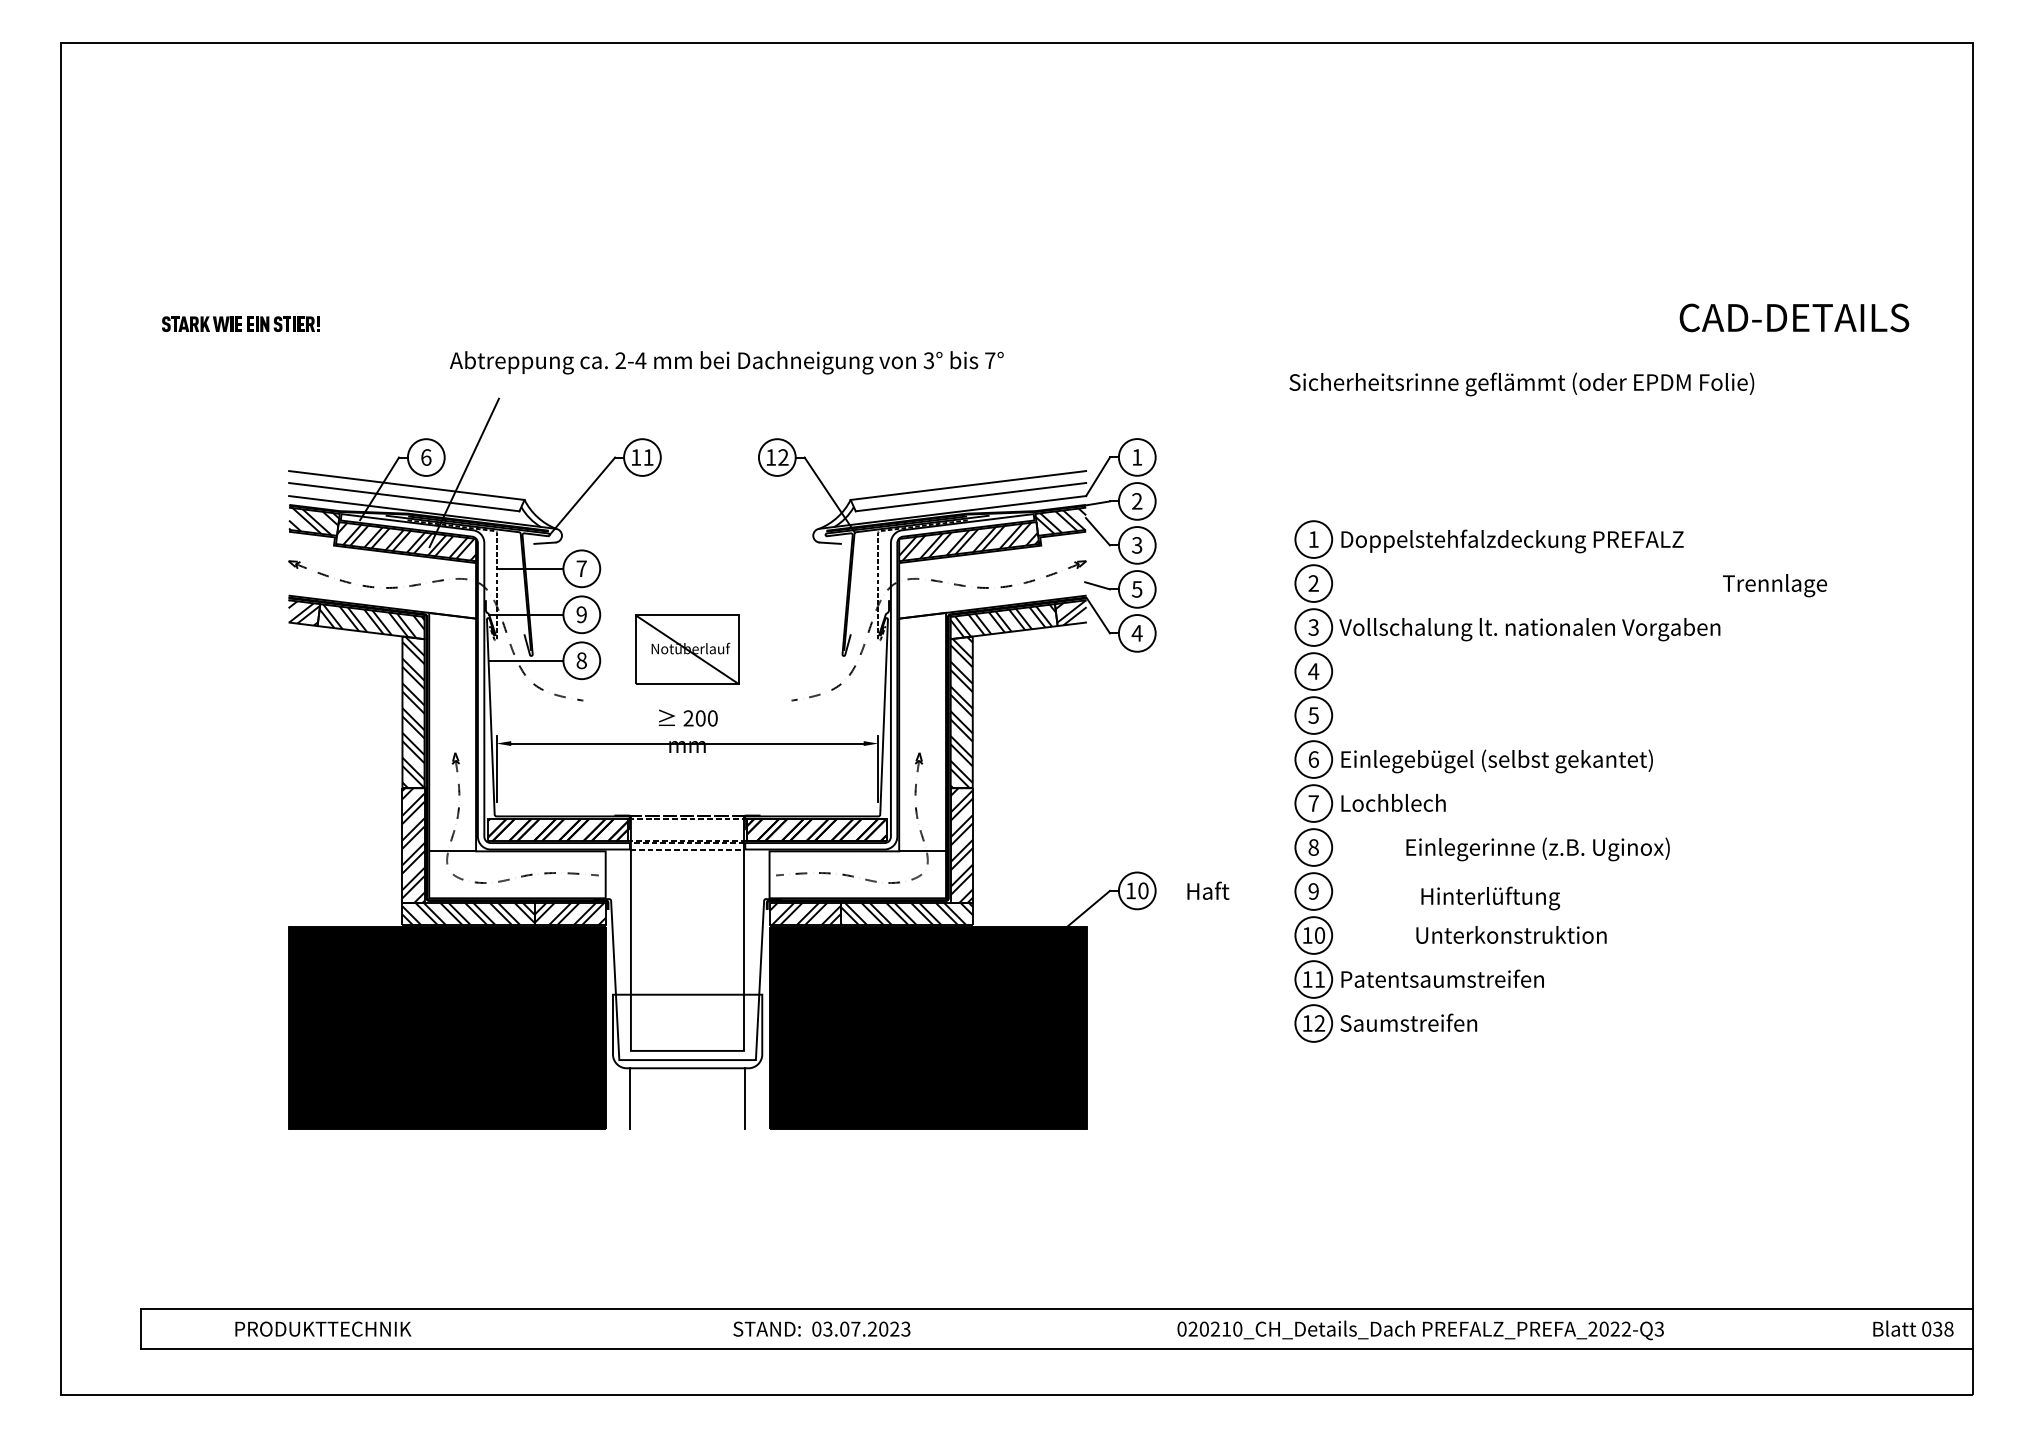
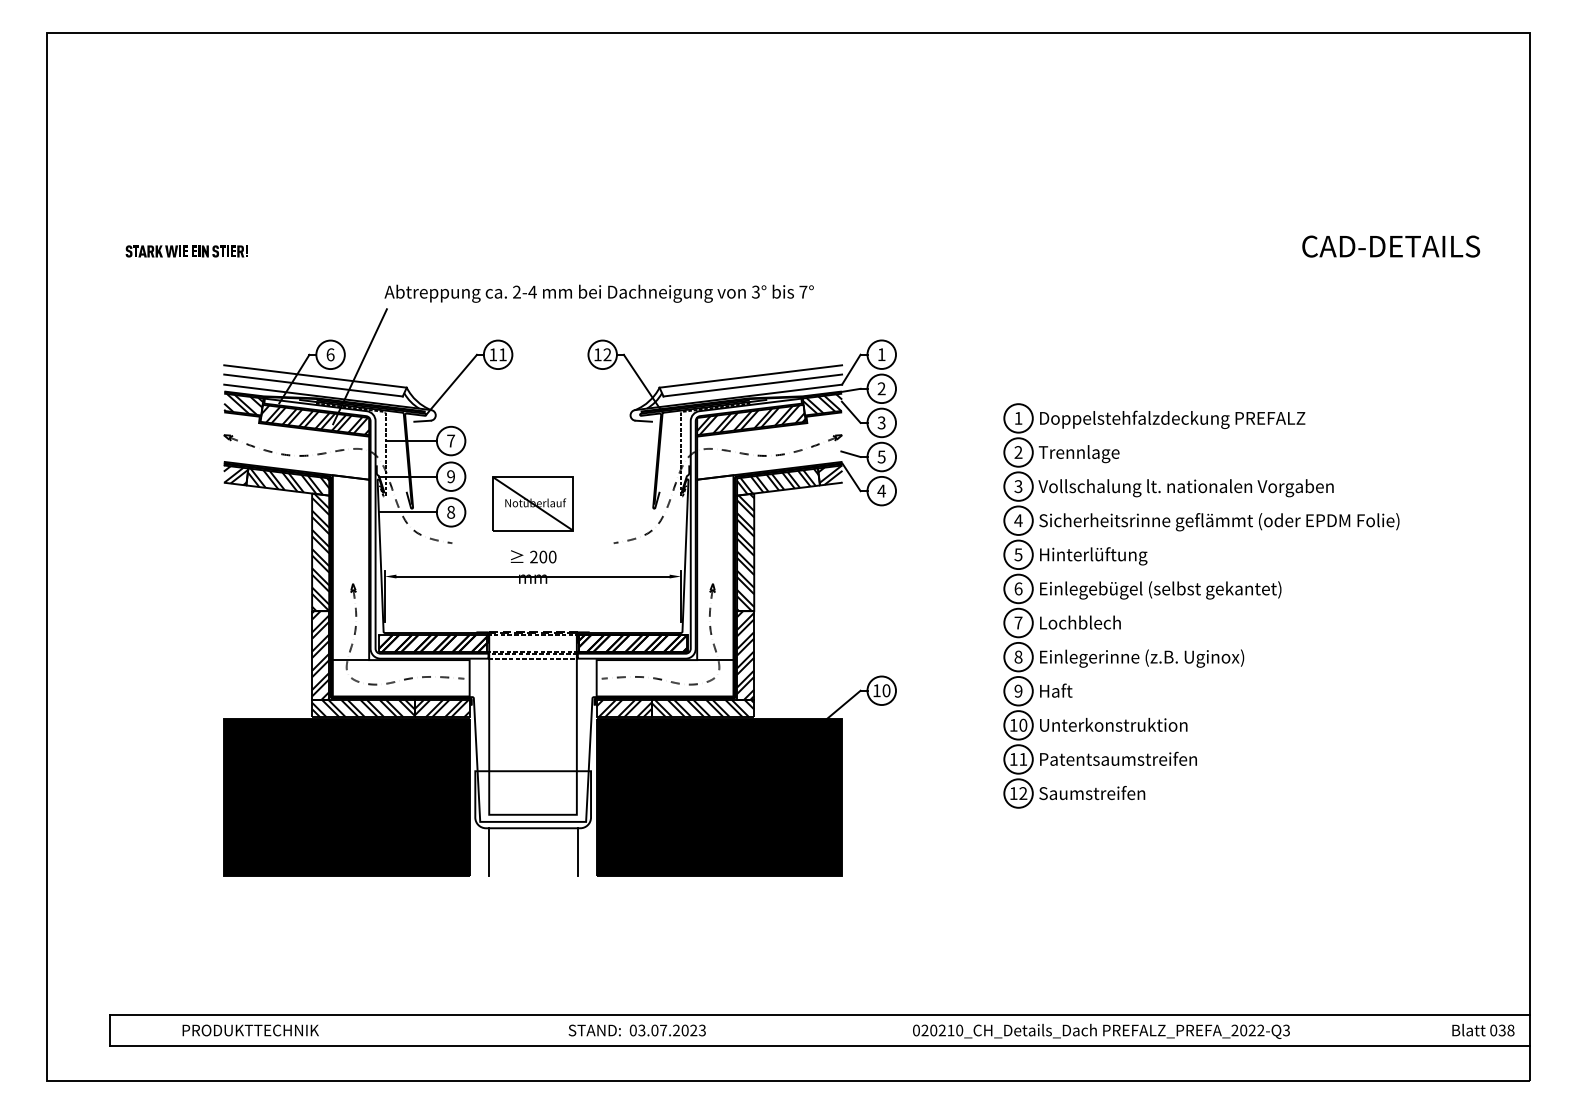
text: (726, 362) -> (598, 293), moved
text: (1521, 384) -> (1219, 522), moved
text: (1774, 585) -> (1078, 454), moved
text: (1537, 849) -> (1141, 658), moved
text: (1208, 890) -> (1056, 690), moved
text: (1490, 898) -> (1093, 556), moved
text: (1511, 934) -> (1113, 724), moved

